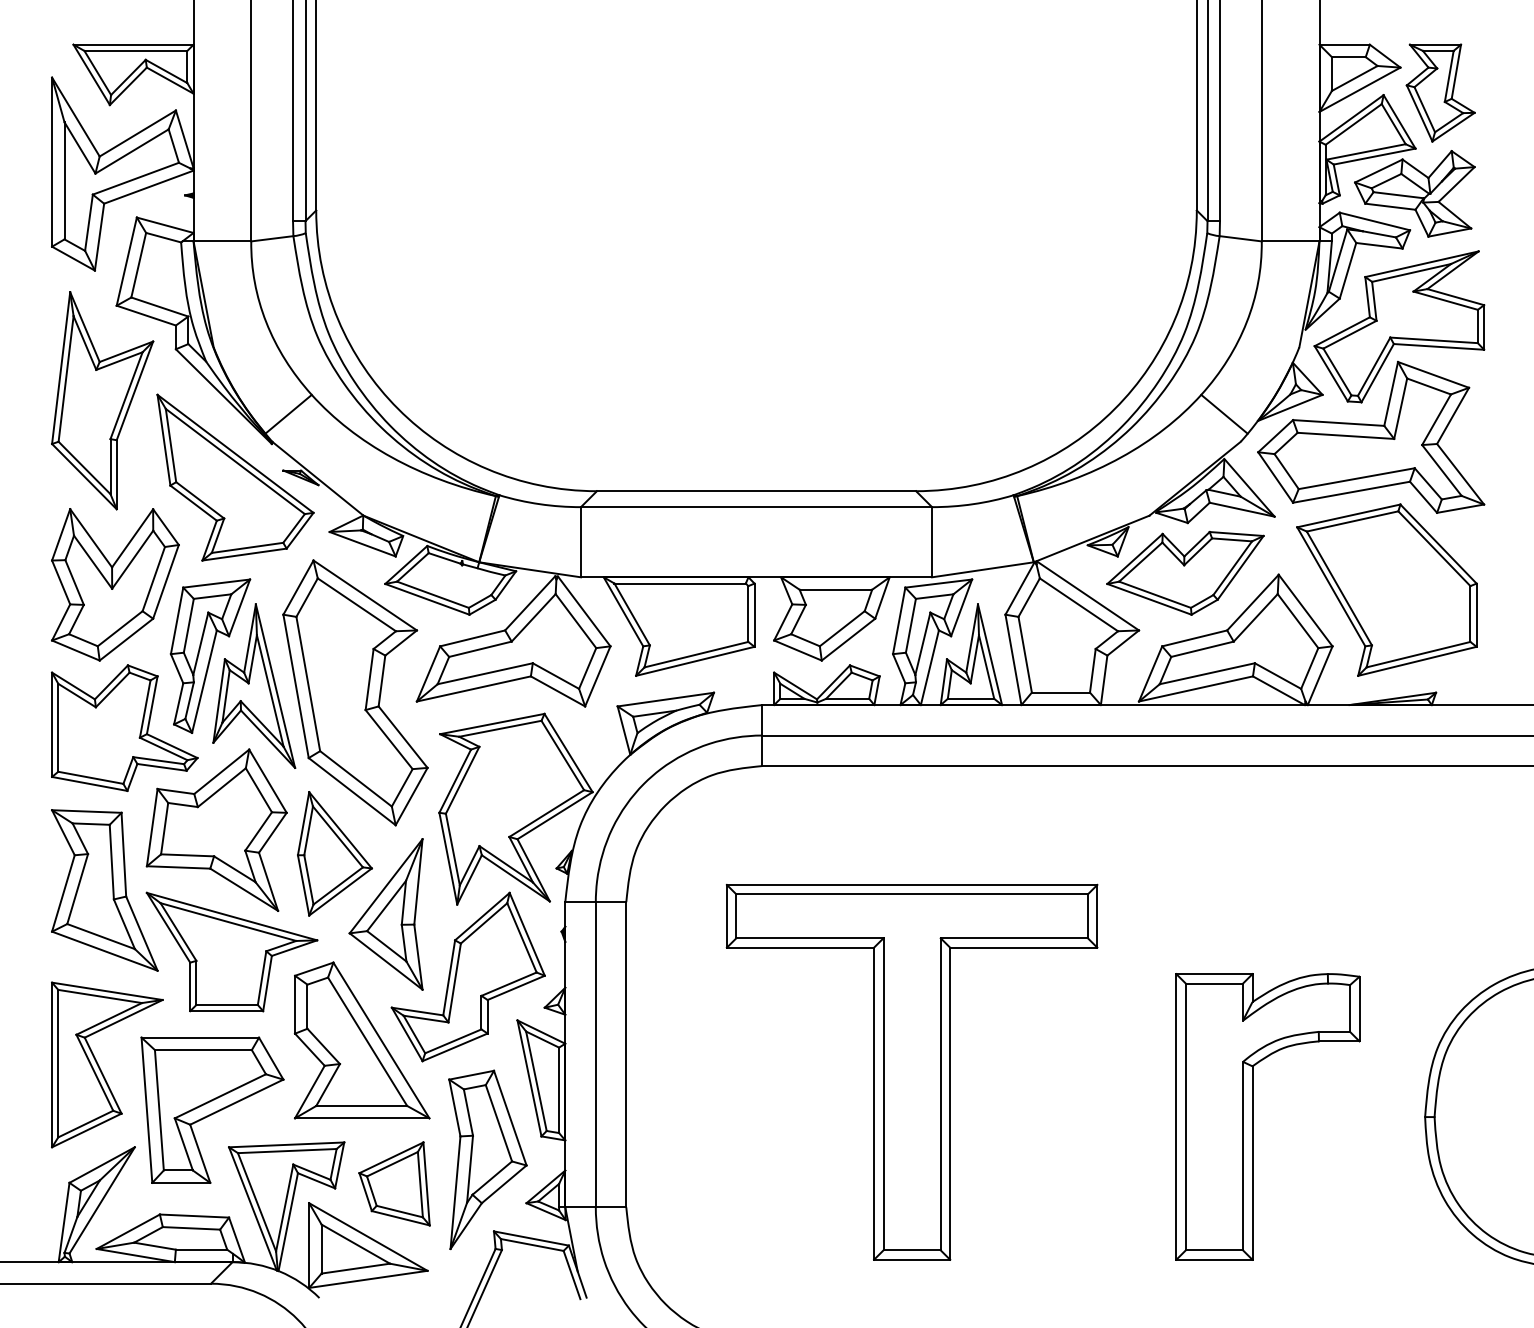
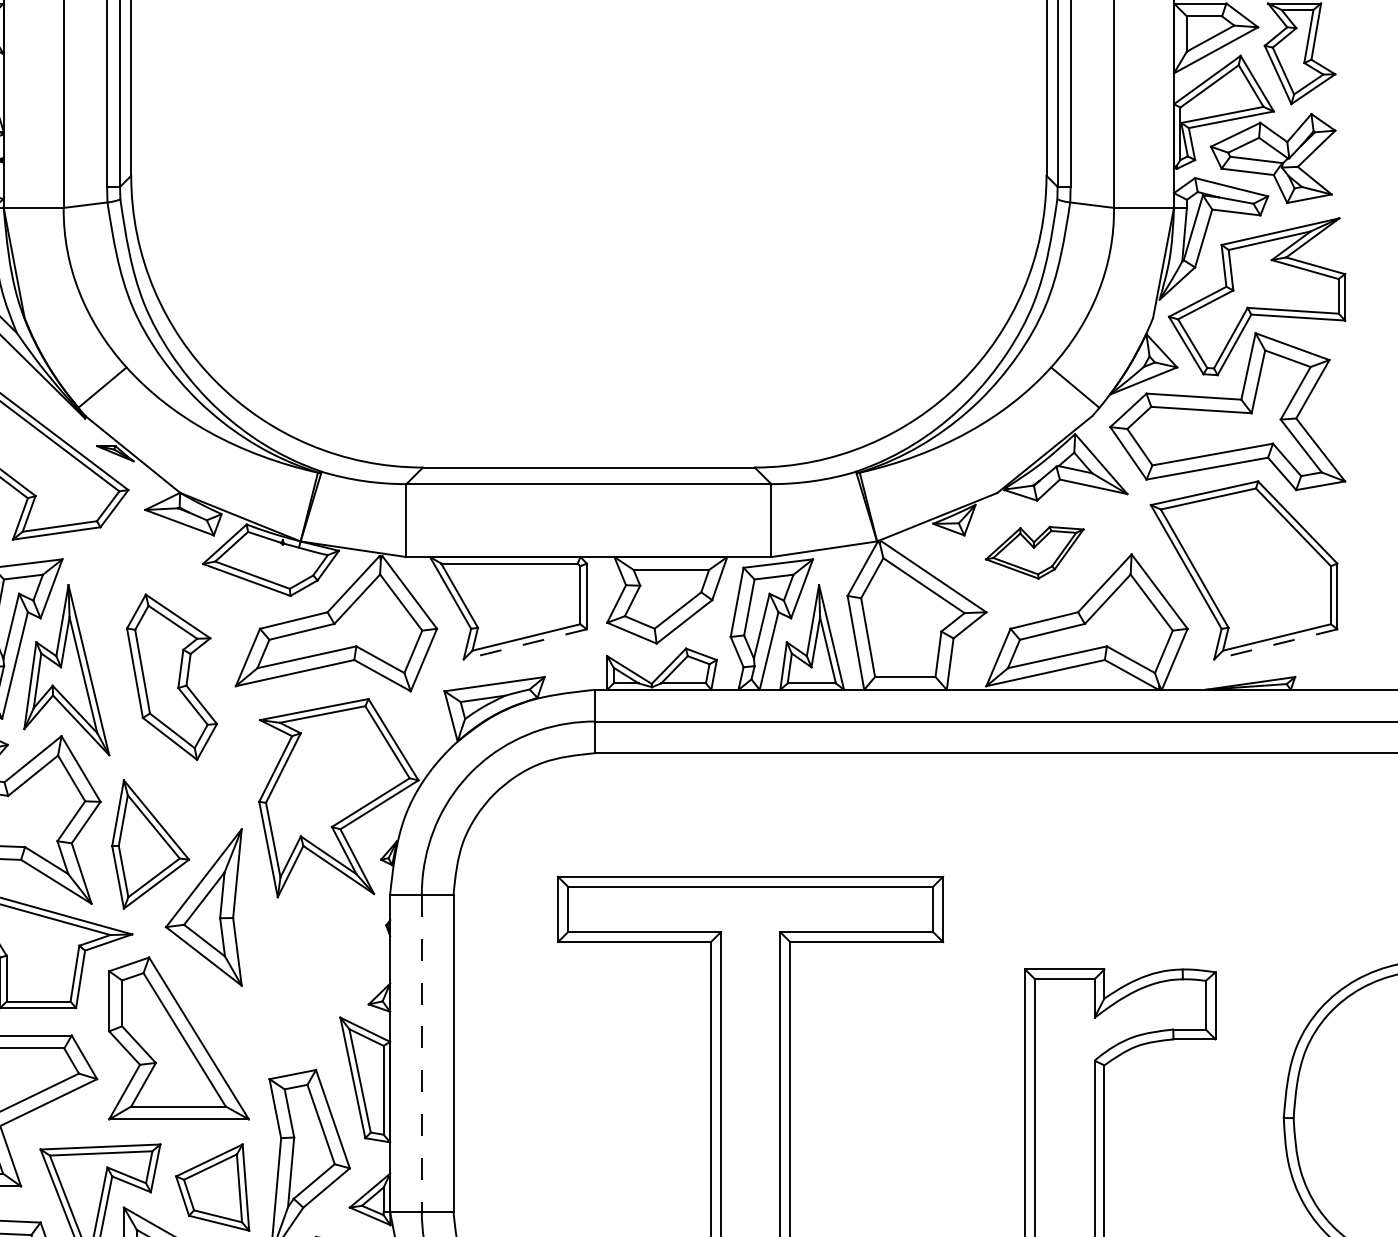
part: (1185, 572) -> (1034, 552), size x0.6
line: (695, 661) -> (525, 644), solid -> dashed
line: (1417, 661) -> (1275, 644), solid -> dashed
part: (355, 692) -> (172, 676), size x0.6
part: (467, 976) -> (288, 971), removed
line: (595, 1054) -> (421, 1053), solid -> dashed

